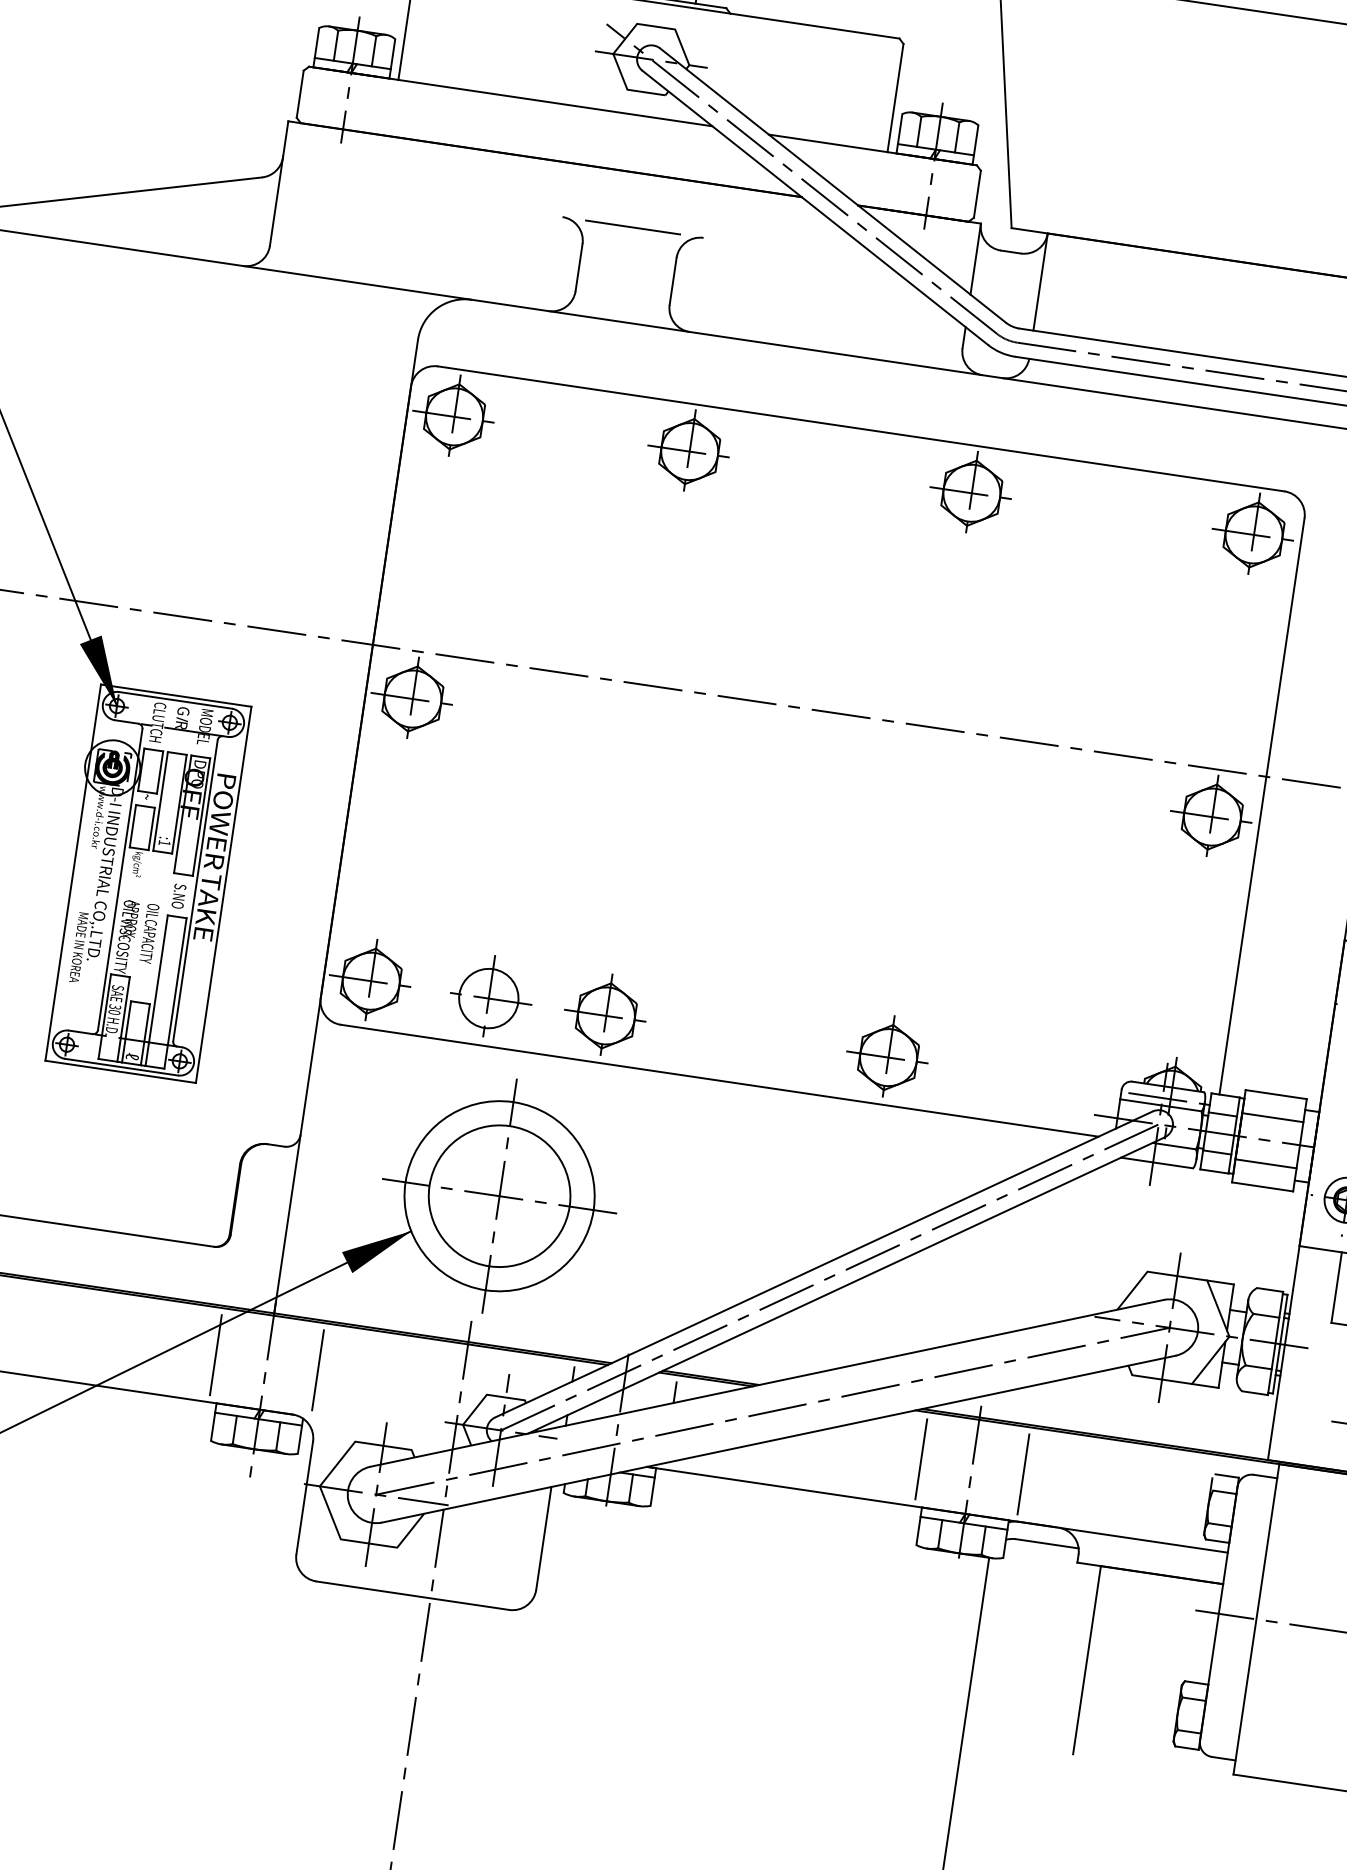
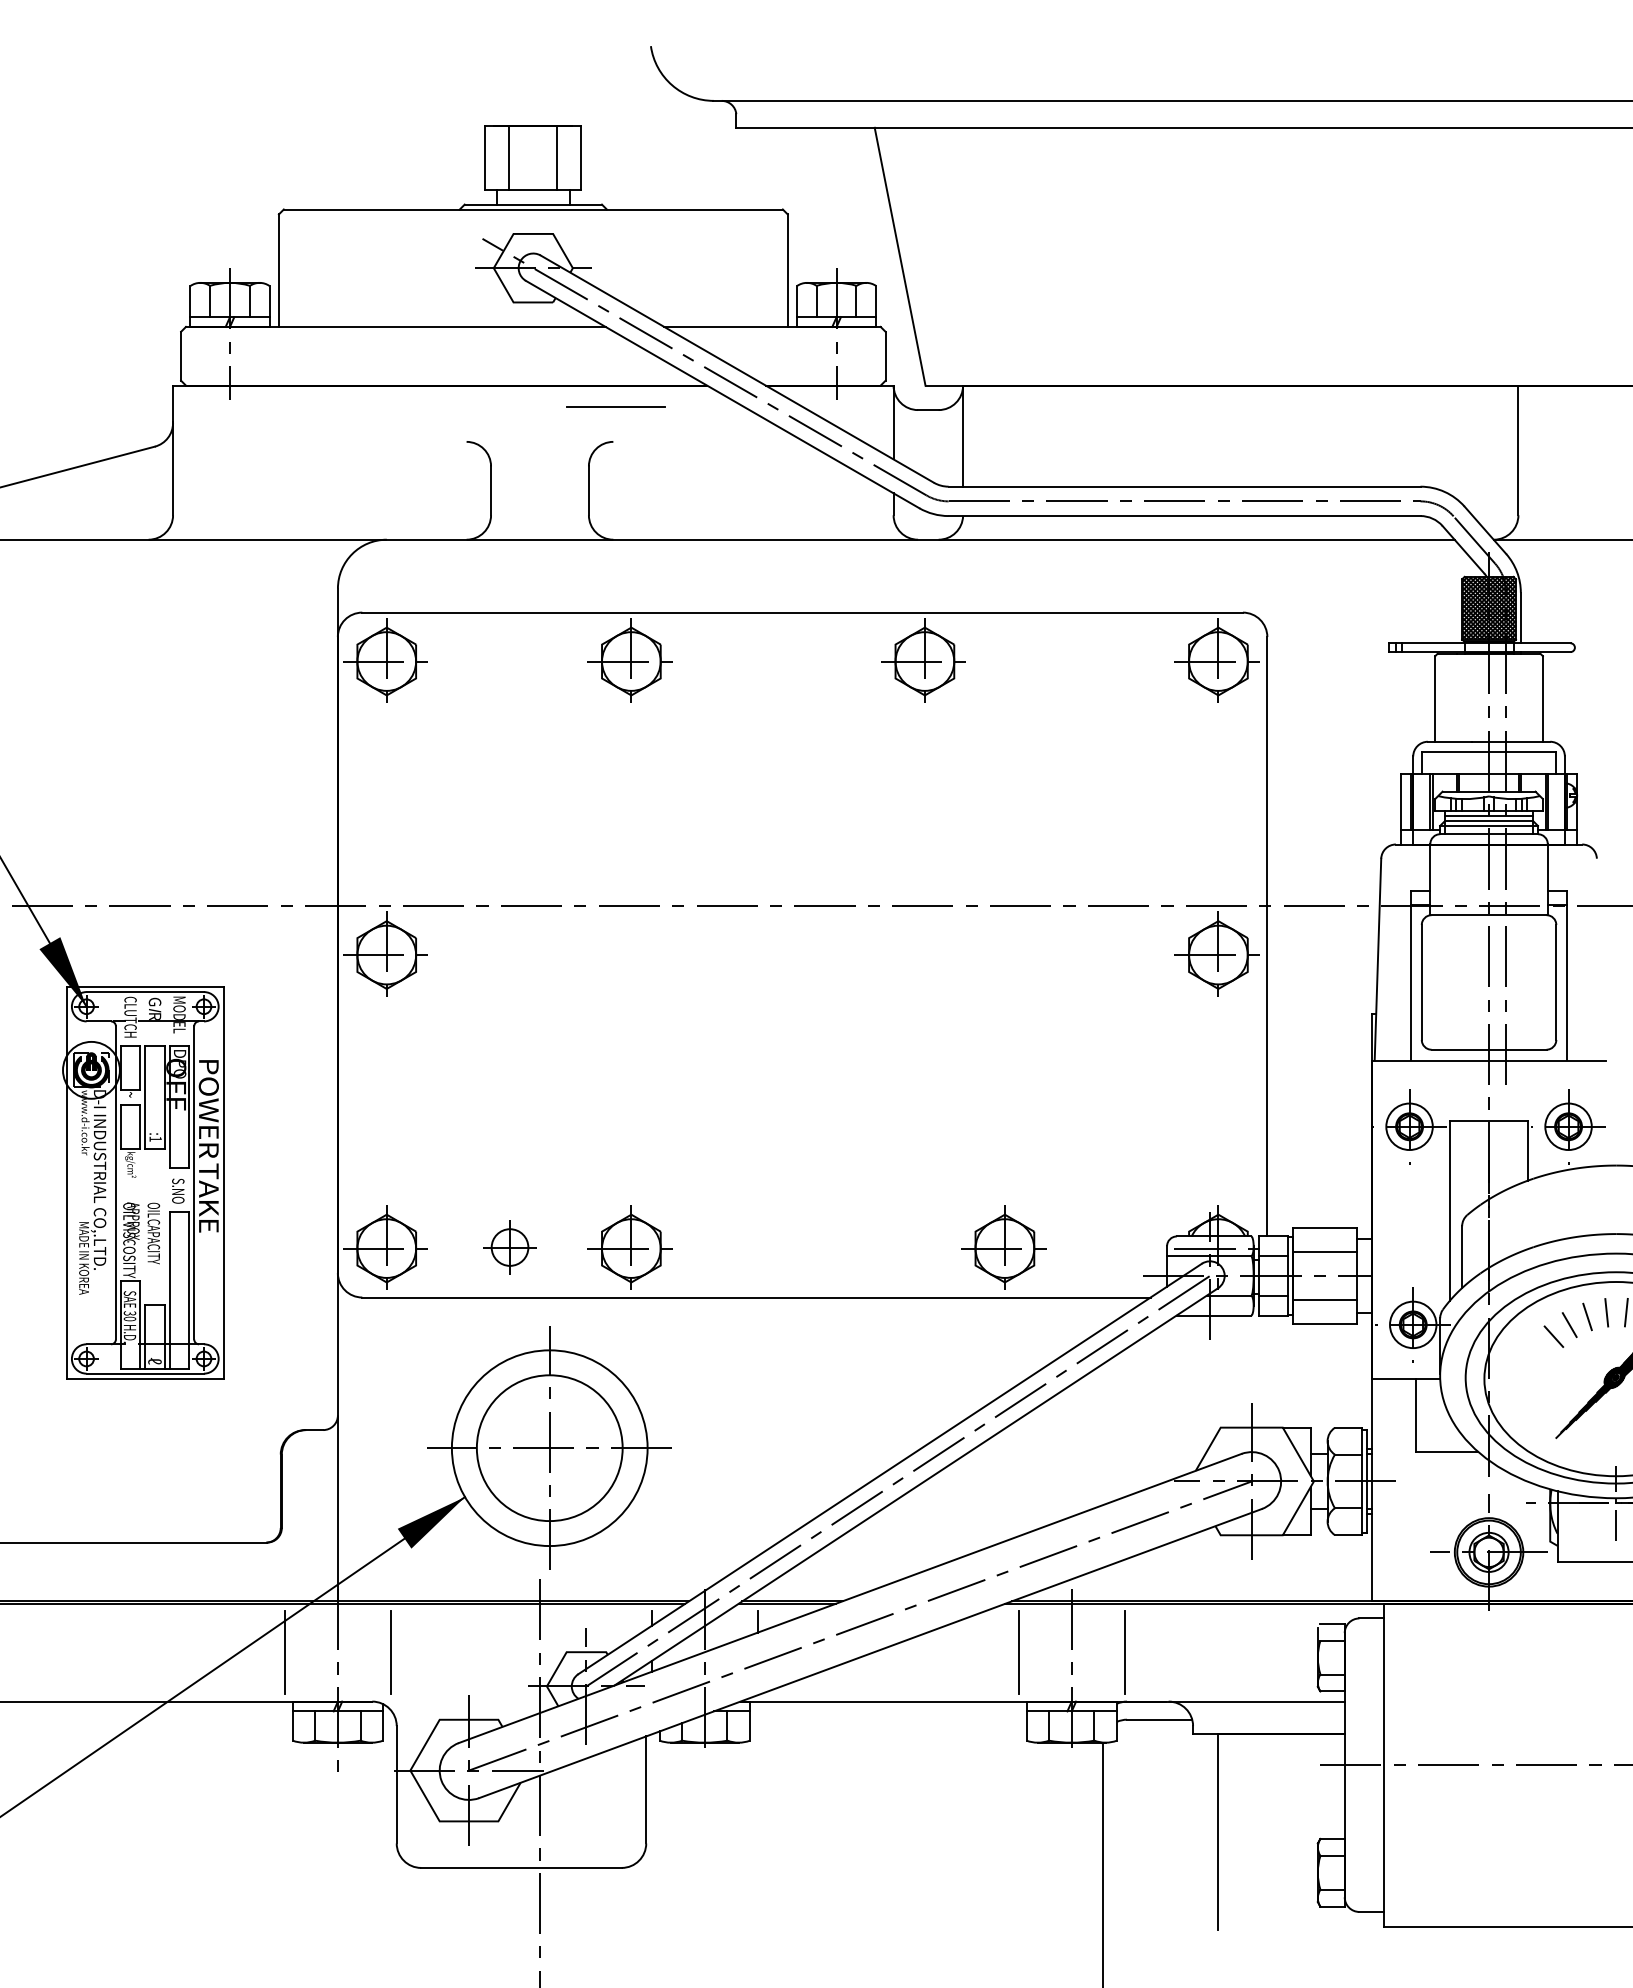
line: (632, 227) -> (615, 406), moved
part: (491, 995) -> (511, 1245), size x0.6
part: (887, 1056) -> (1003, 1247), moved

